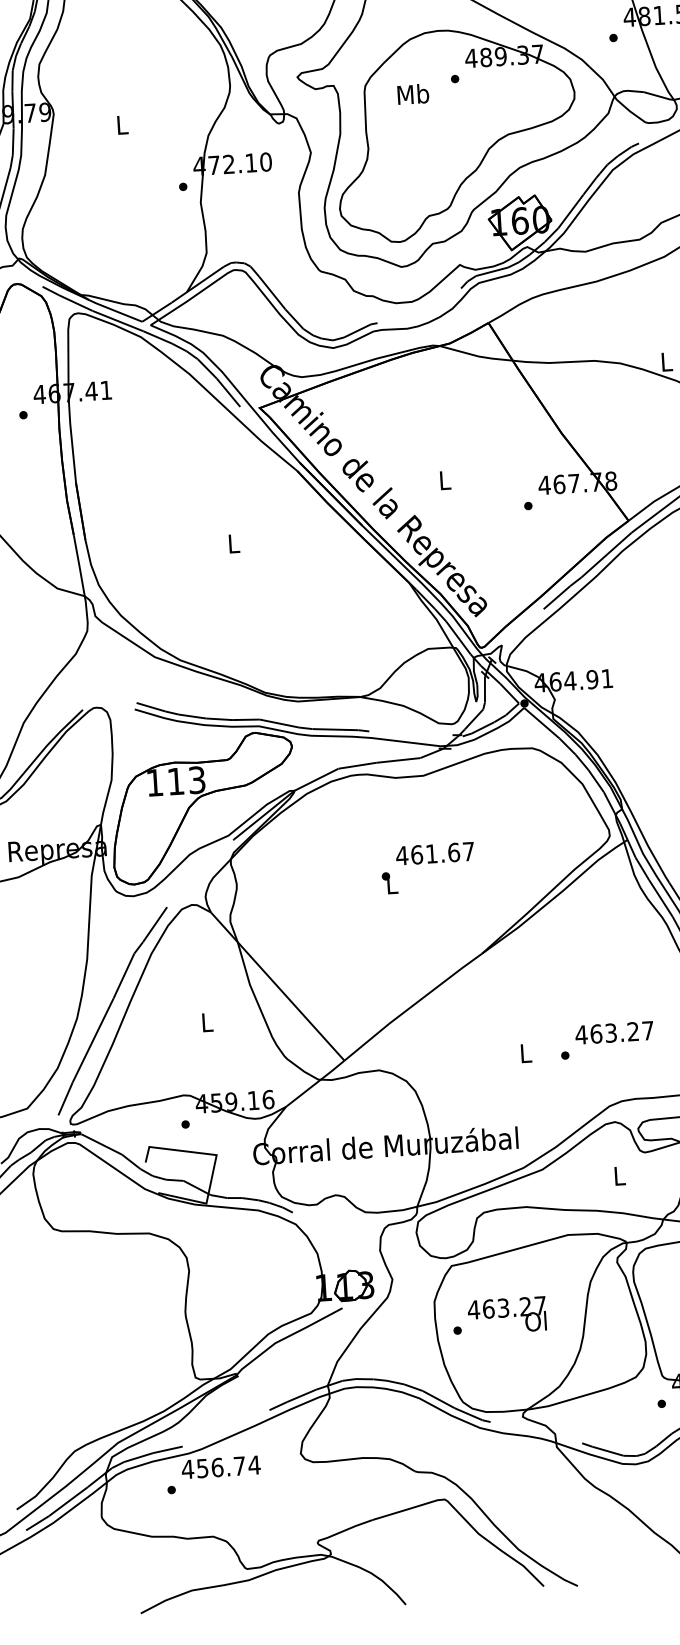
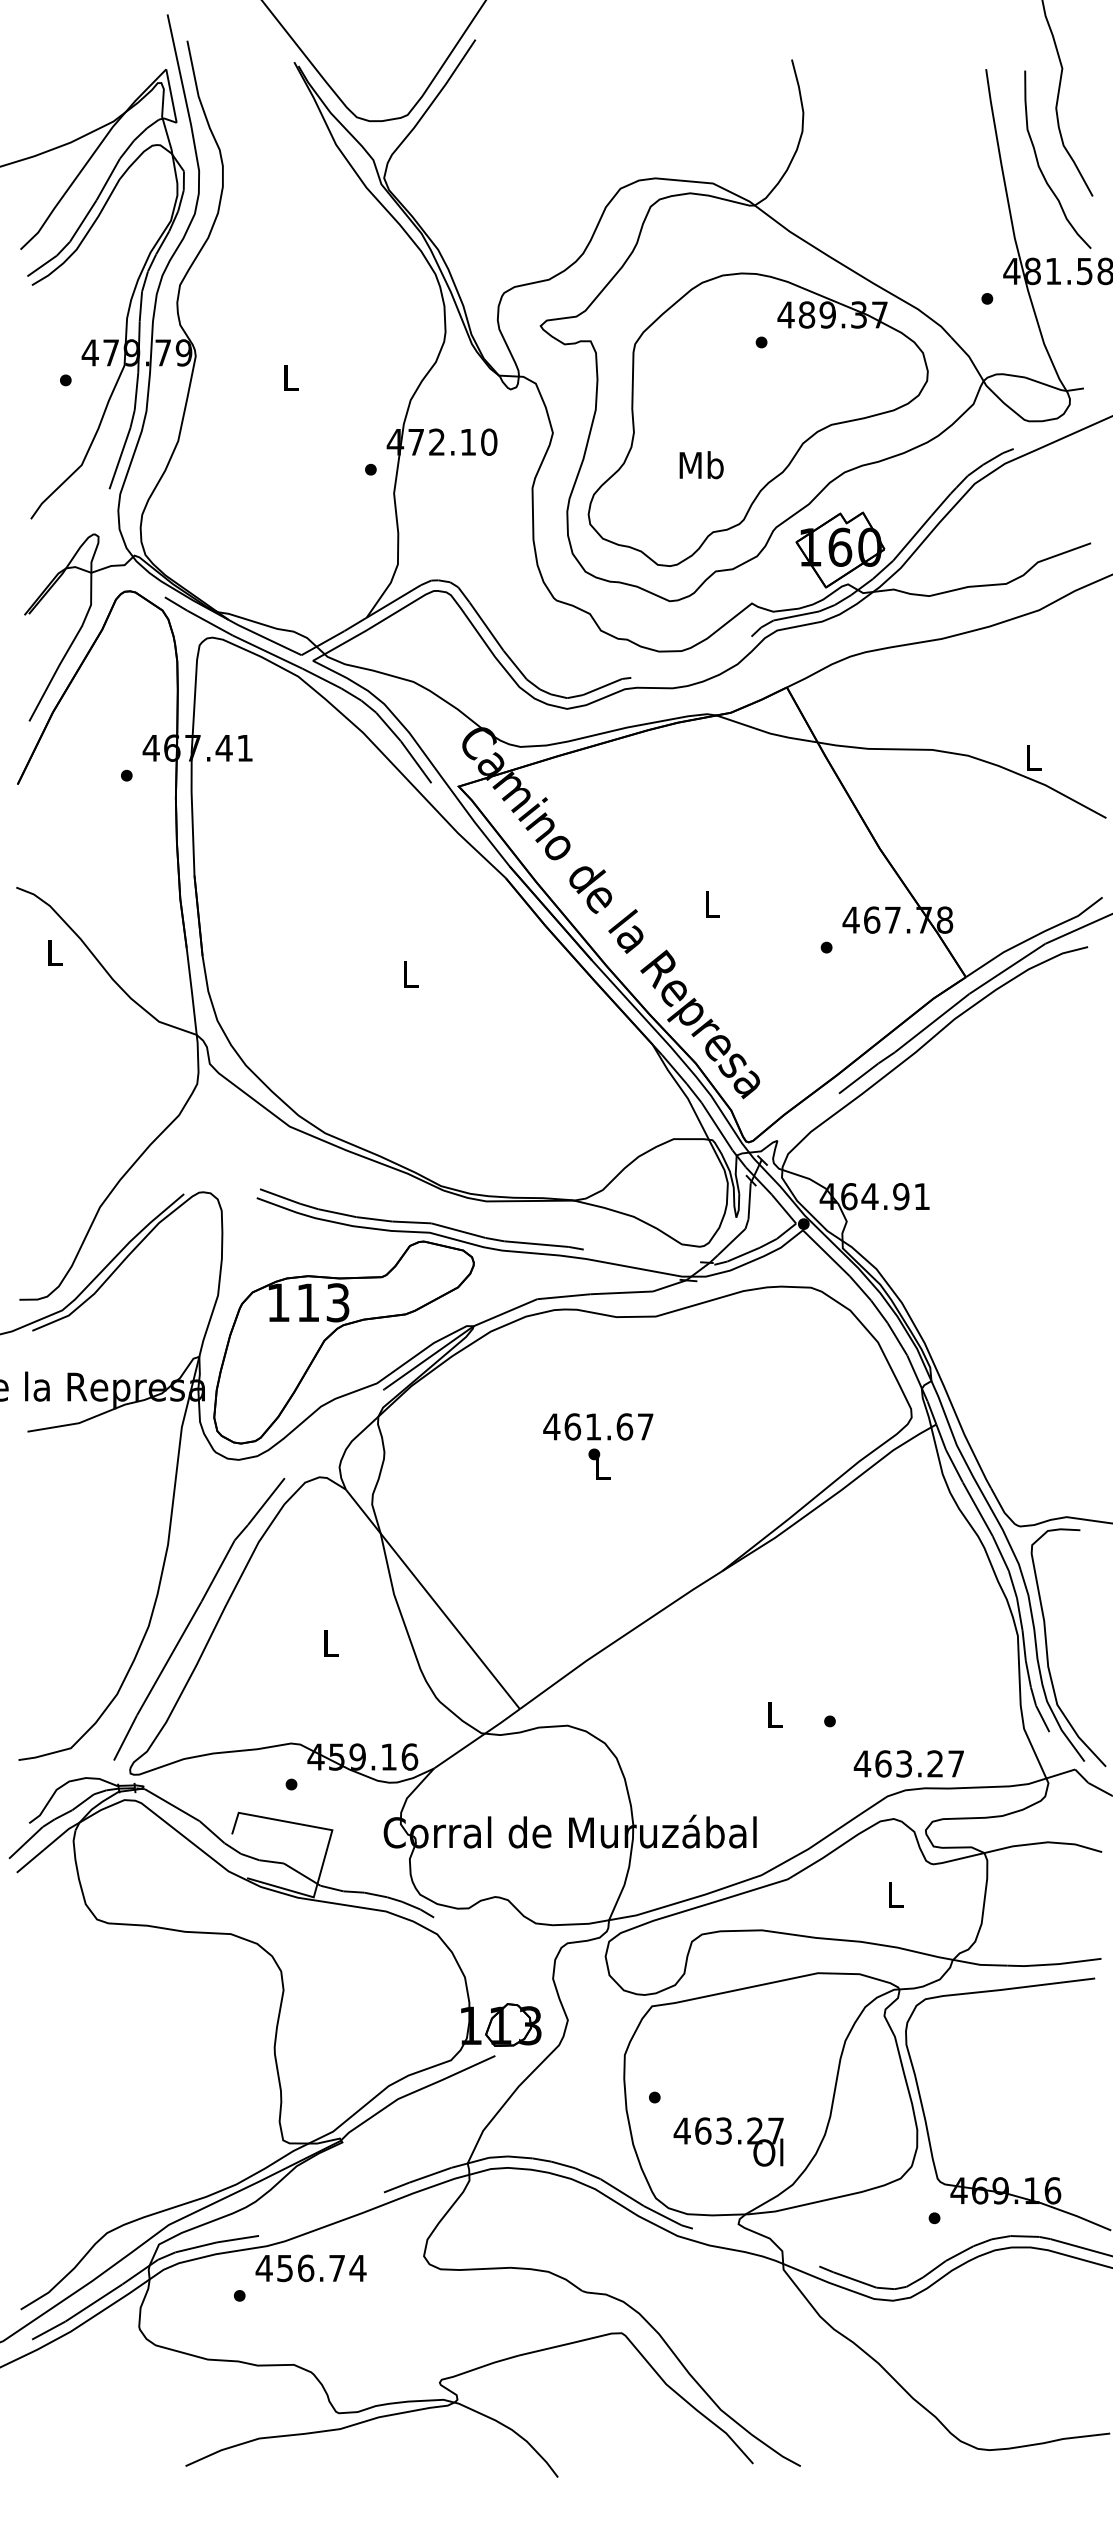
text: (413, 94) -> (701, 465), moved
text: (435, 853) -> (598, 1426), moved
text: (614, 1032) -> (908, 1763), moved
text: (507, 1315) -> (728, 2141), moved

